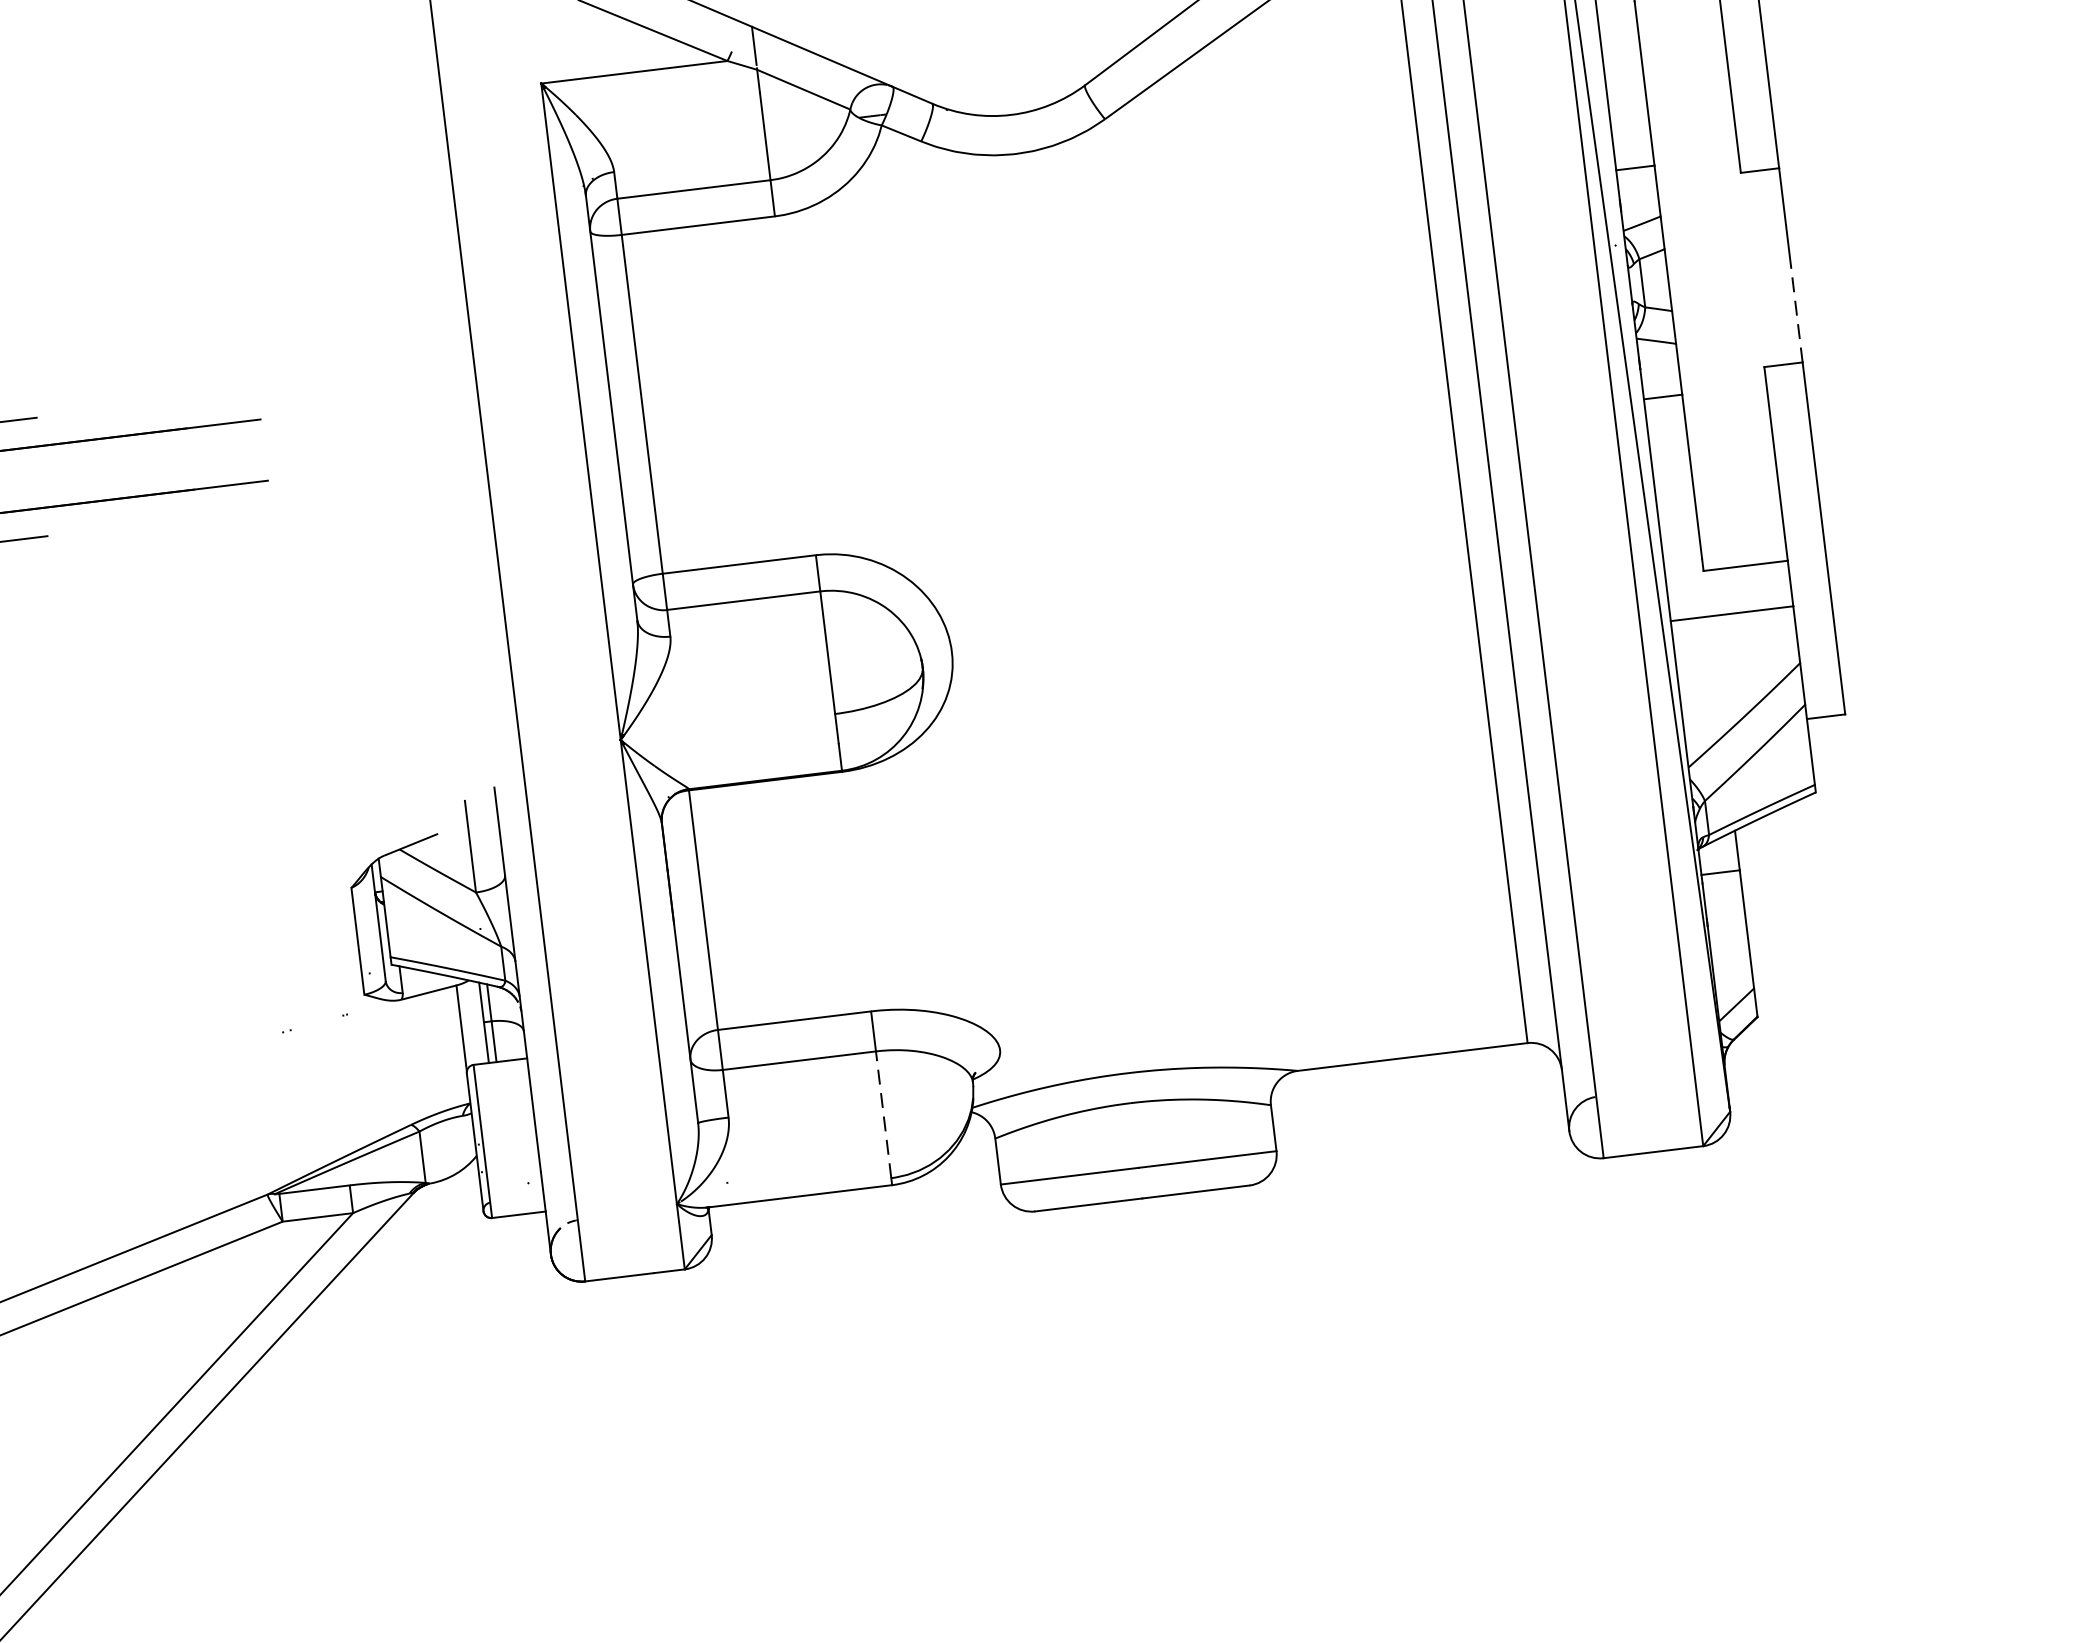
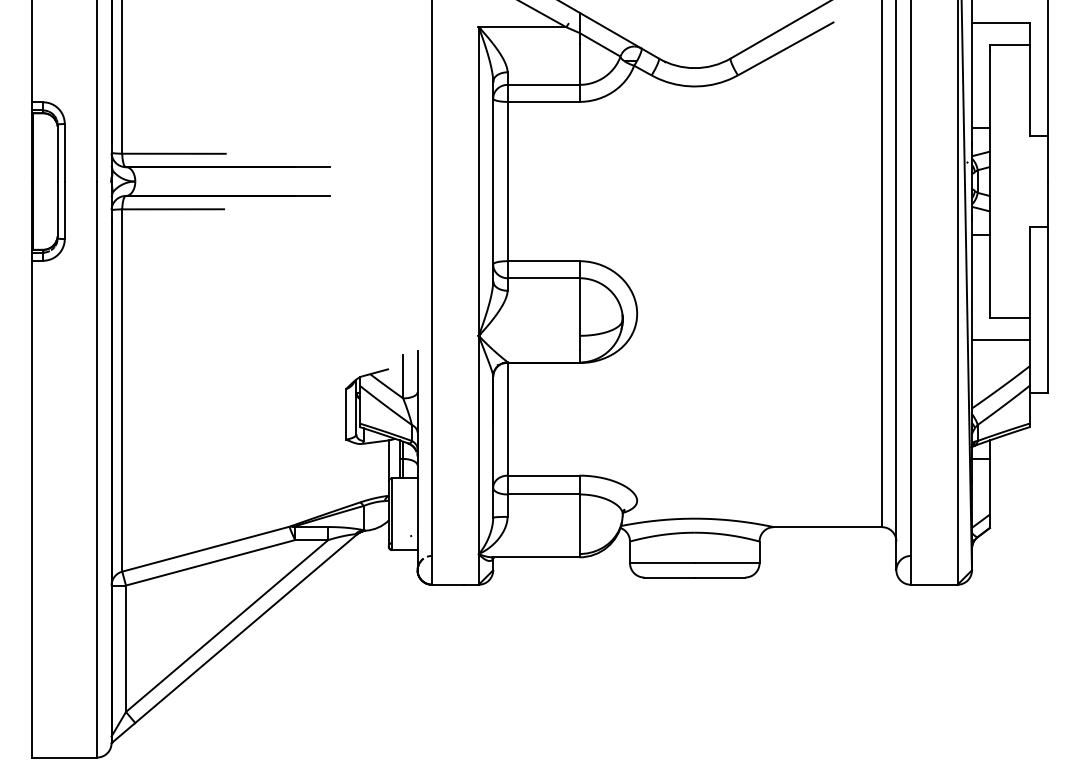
line: (1796, 314) -> (1047, 204), dashed -> solid
line: (883, 1115) -> (579, 524), dashed -> solid

